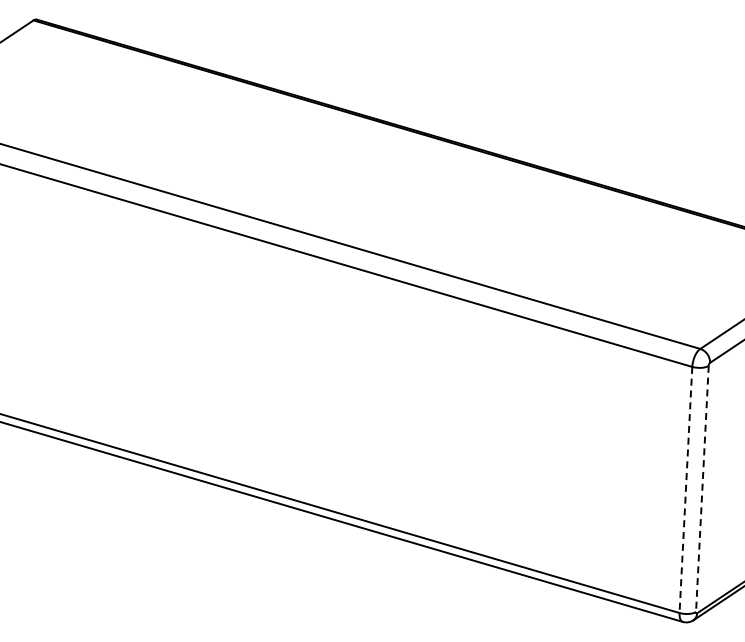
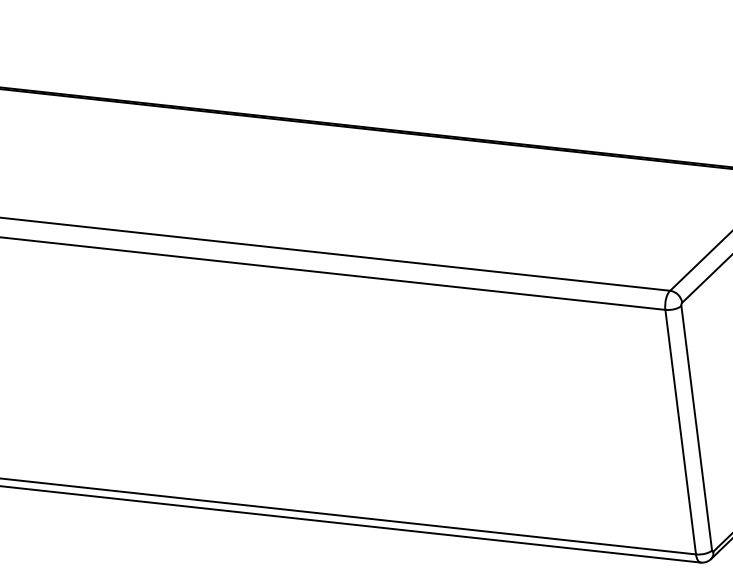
line: (702, 489) -> (696, 428), dashed -> solid
line: (685, 490) -> (680, 432), dashed -> solid

